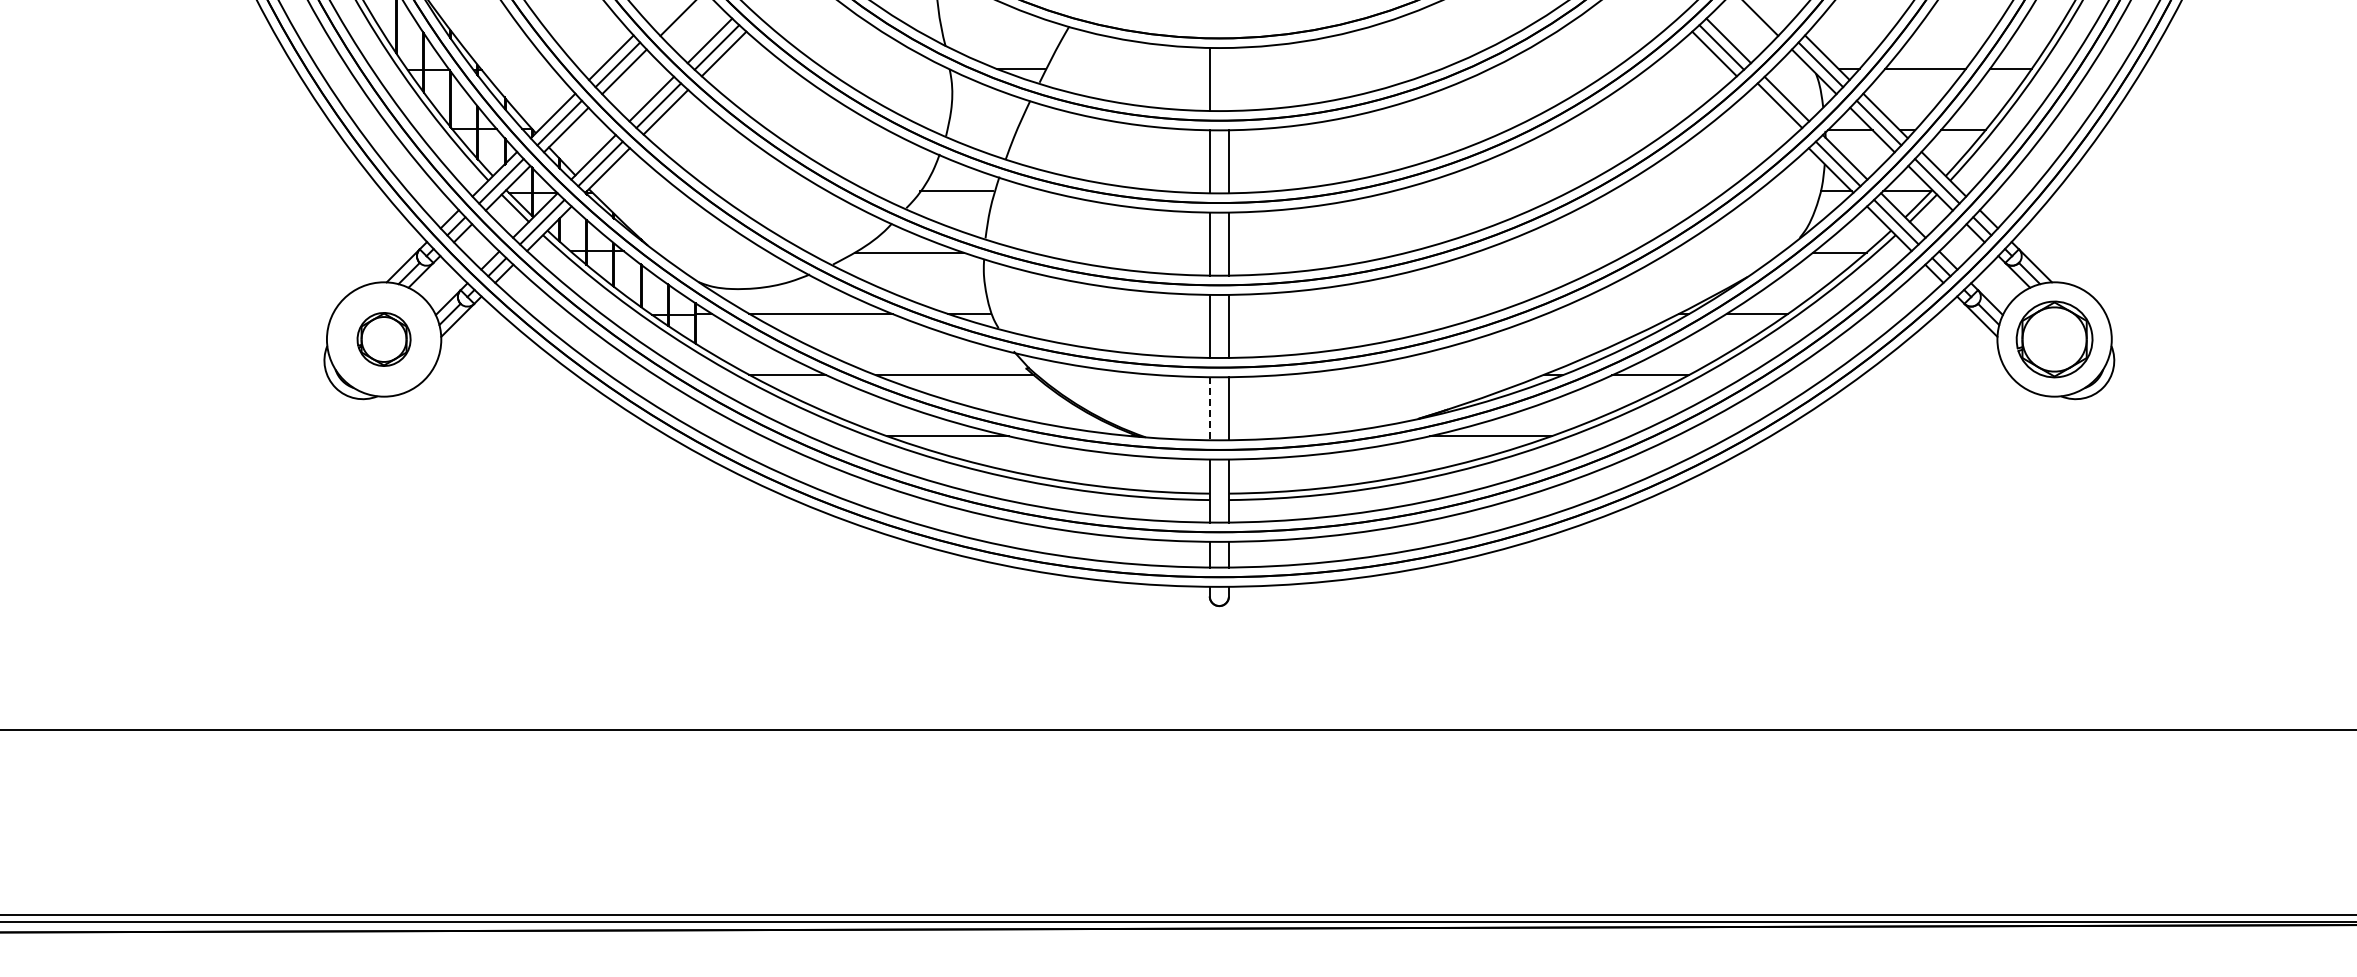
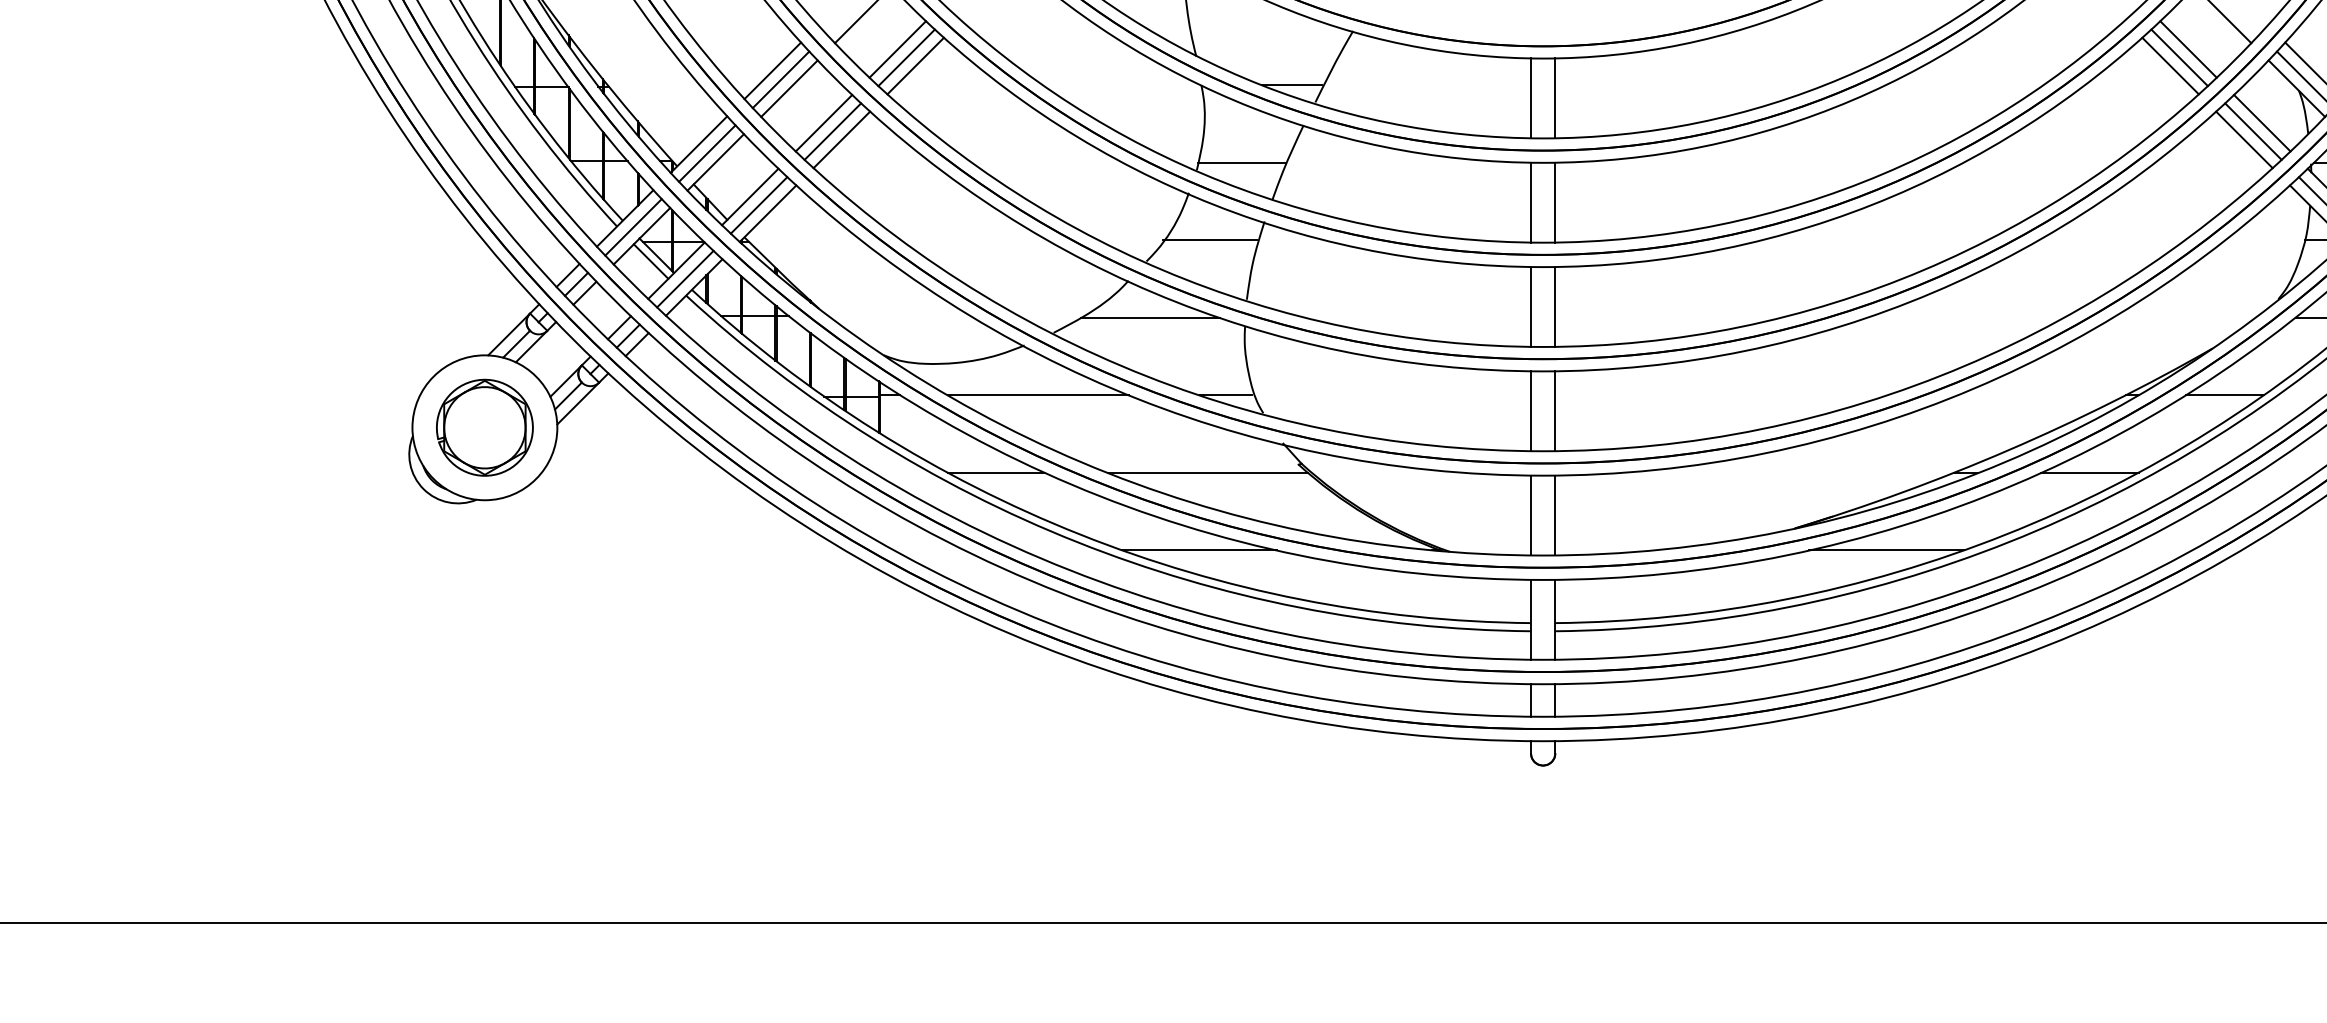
line: (1229, 79) -> (1555, 98), added
line: (1772, 111) -> (2243, 138), added
line: (981, 130) -> (1241, 162), added
part: (383, 339) -> (484, 427), size x1.43
line: (1209, 408) -> (1530, 515), dashed -> solid

